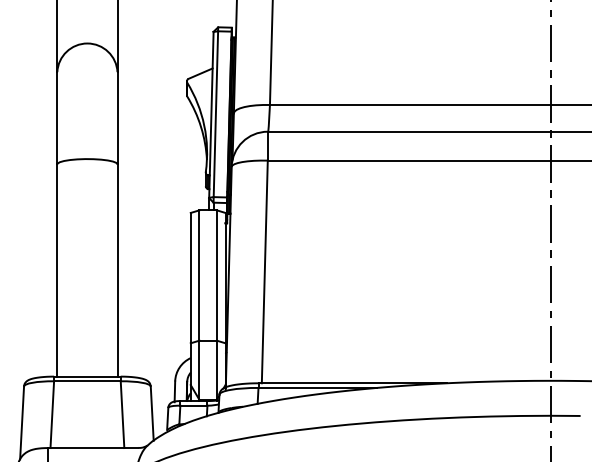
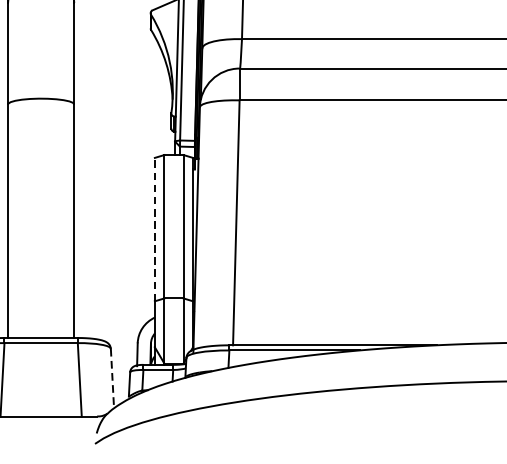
line: (190, 277) -> (154, 228), solid -> dashed
line: (152, 414) -> (112, 379), solid -> dashed

